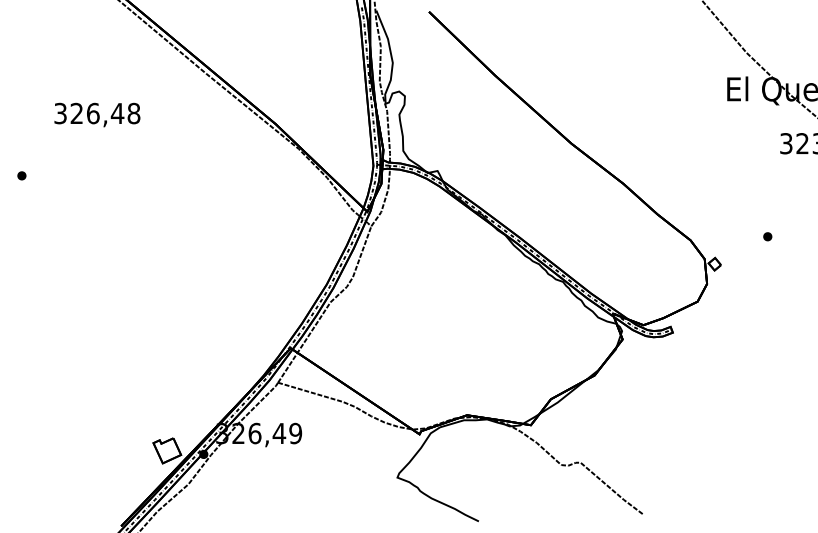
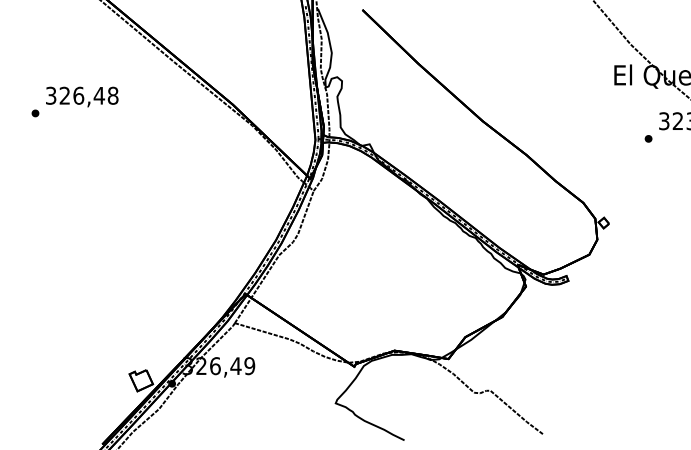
part: (21, 175) -> (35, 113), moved
part: (767, 236) -> (648, 138), moved

